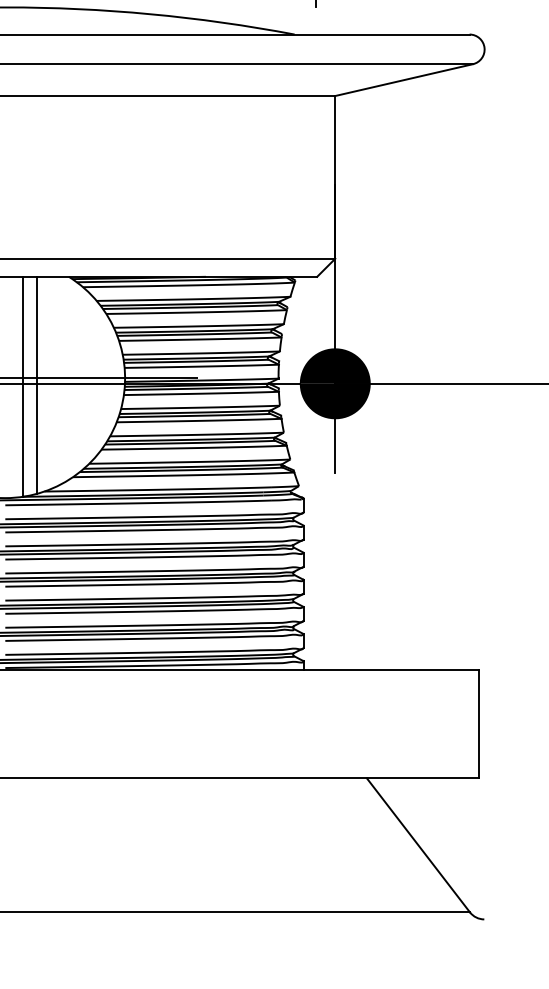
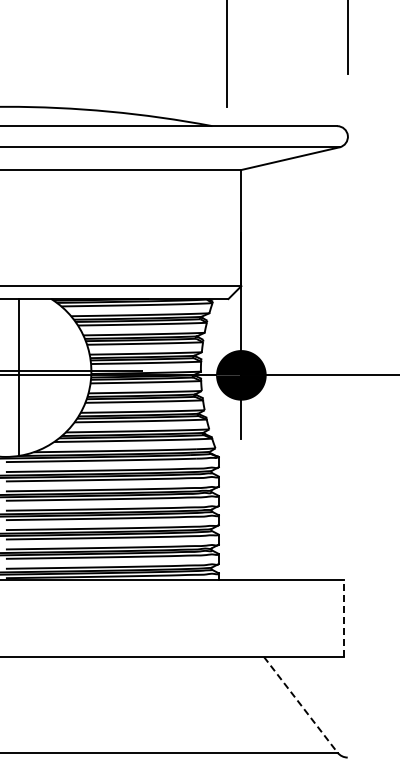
line: (36, 385) -> (28, 376), removed
line: (478, 724) -> (343, 618), solid -> dashed
line: (419, 846) -> (301, 705), solid -> dashed

